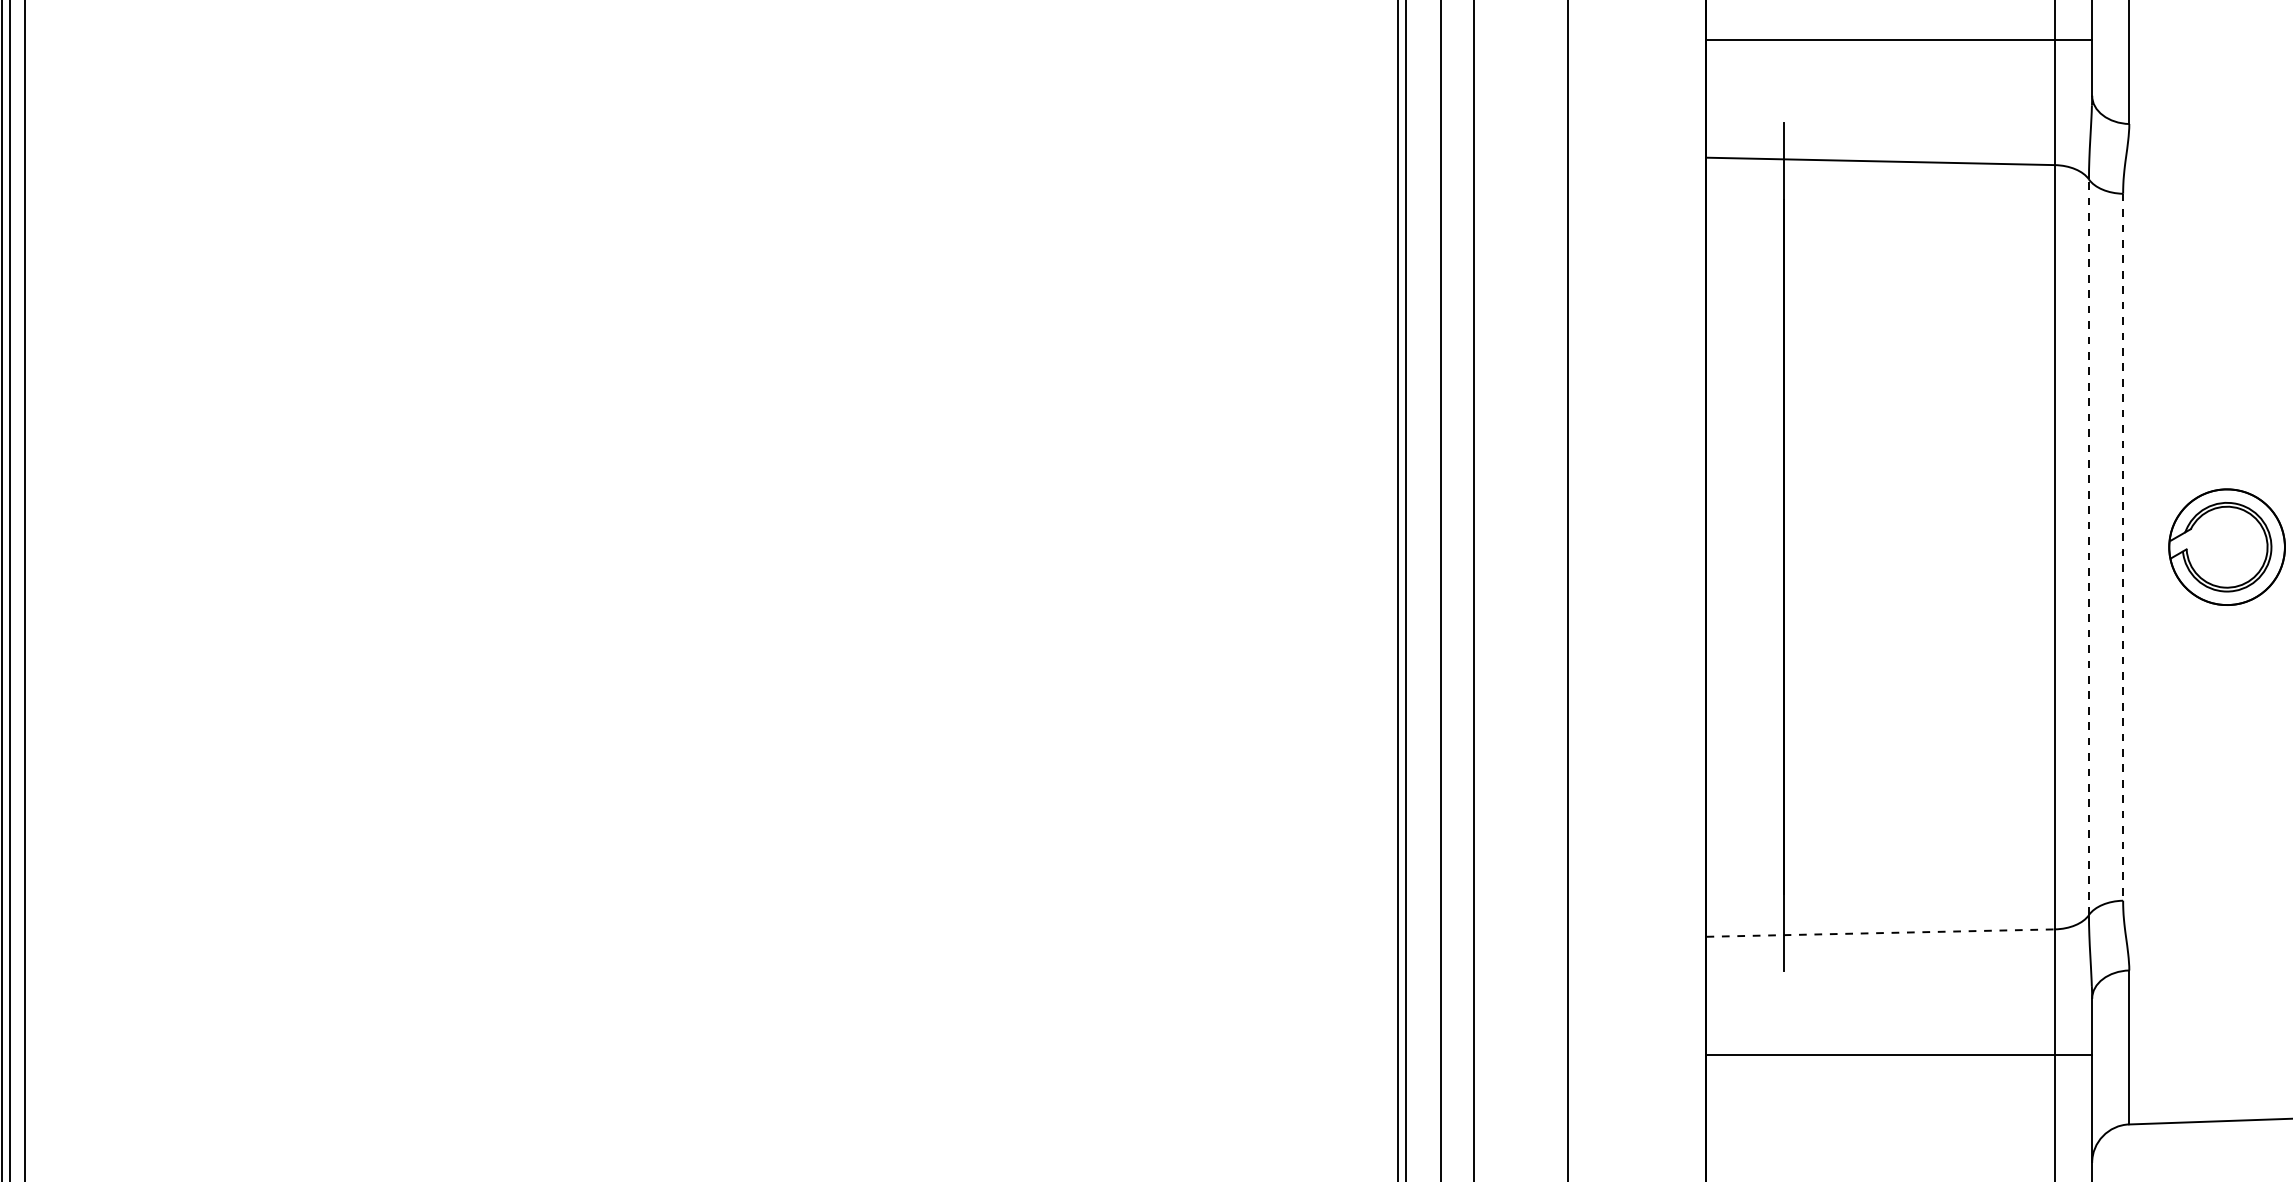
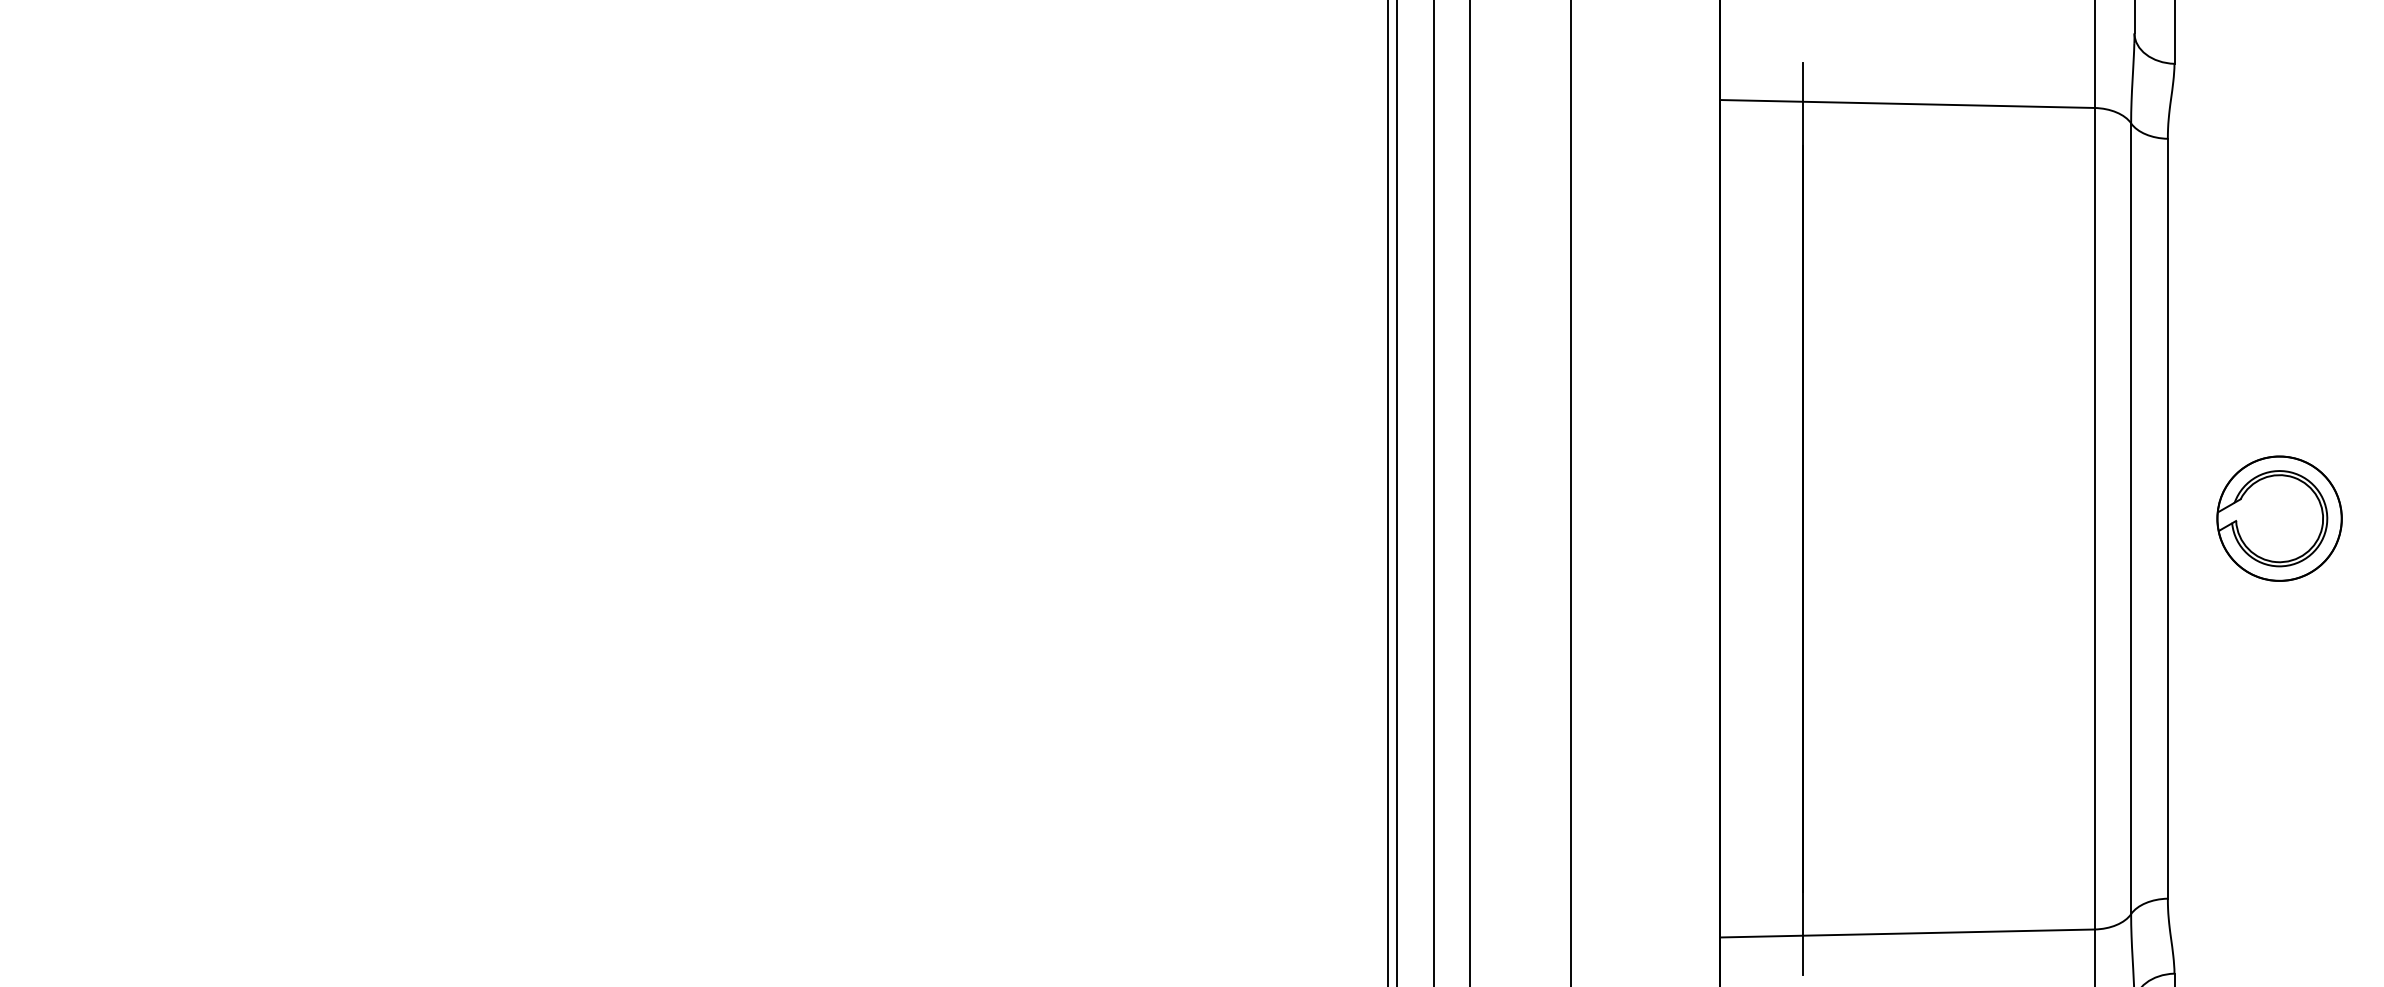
line: (2088, 547) -> (2130, 519), dashed -> solid
line: (2123, 547) -> (2168, 519), dashed -> solid
line: (1881, 933) -> (1908, 933), dashed -> solid

